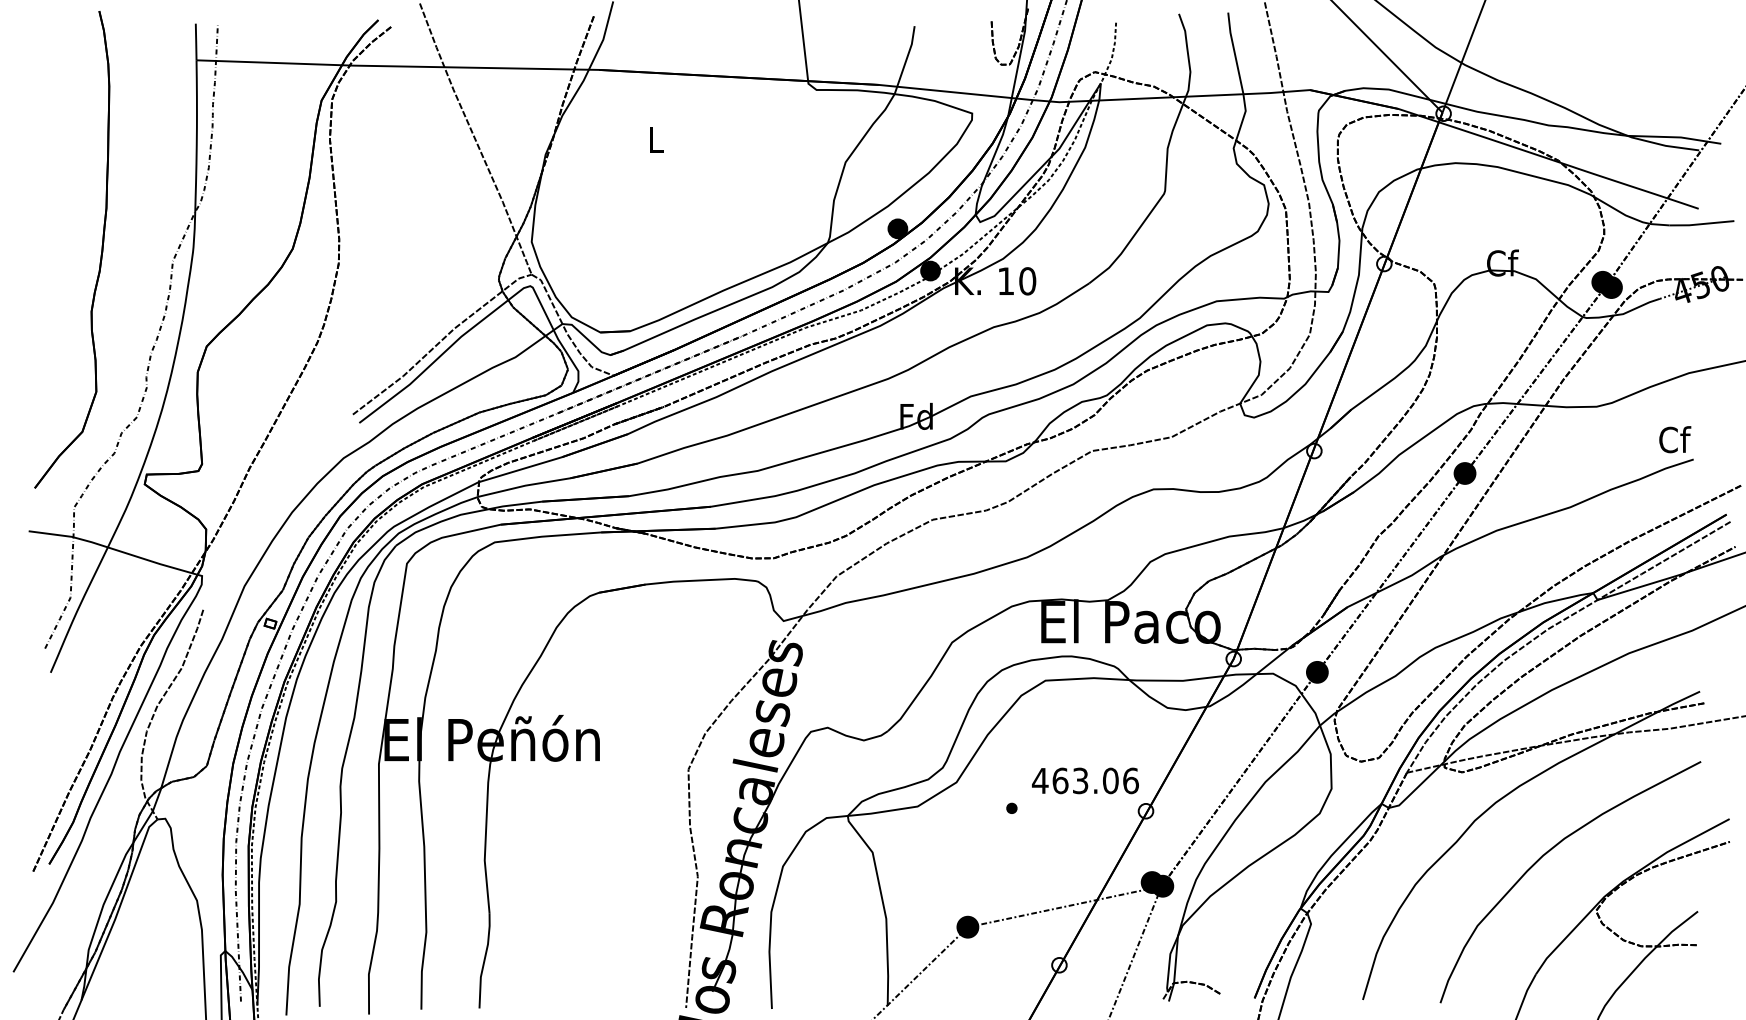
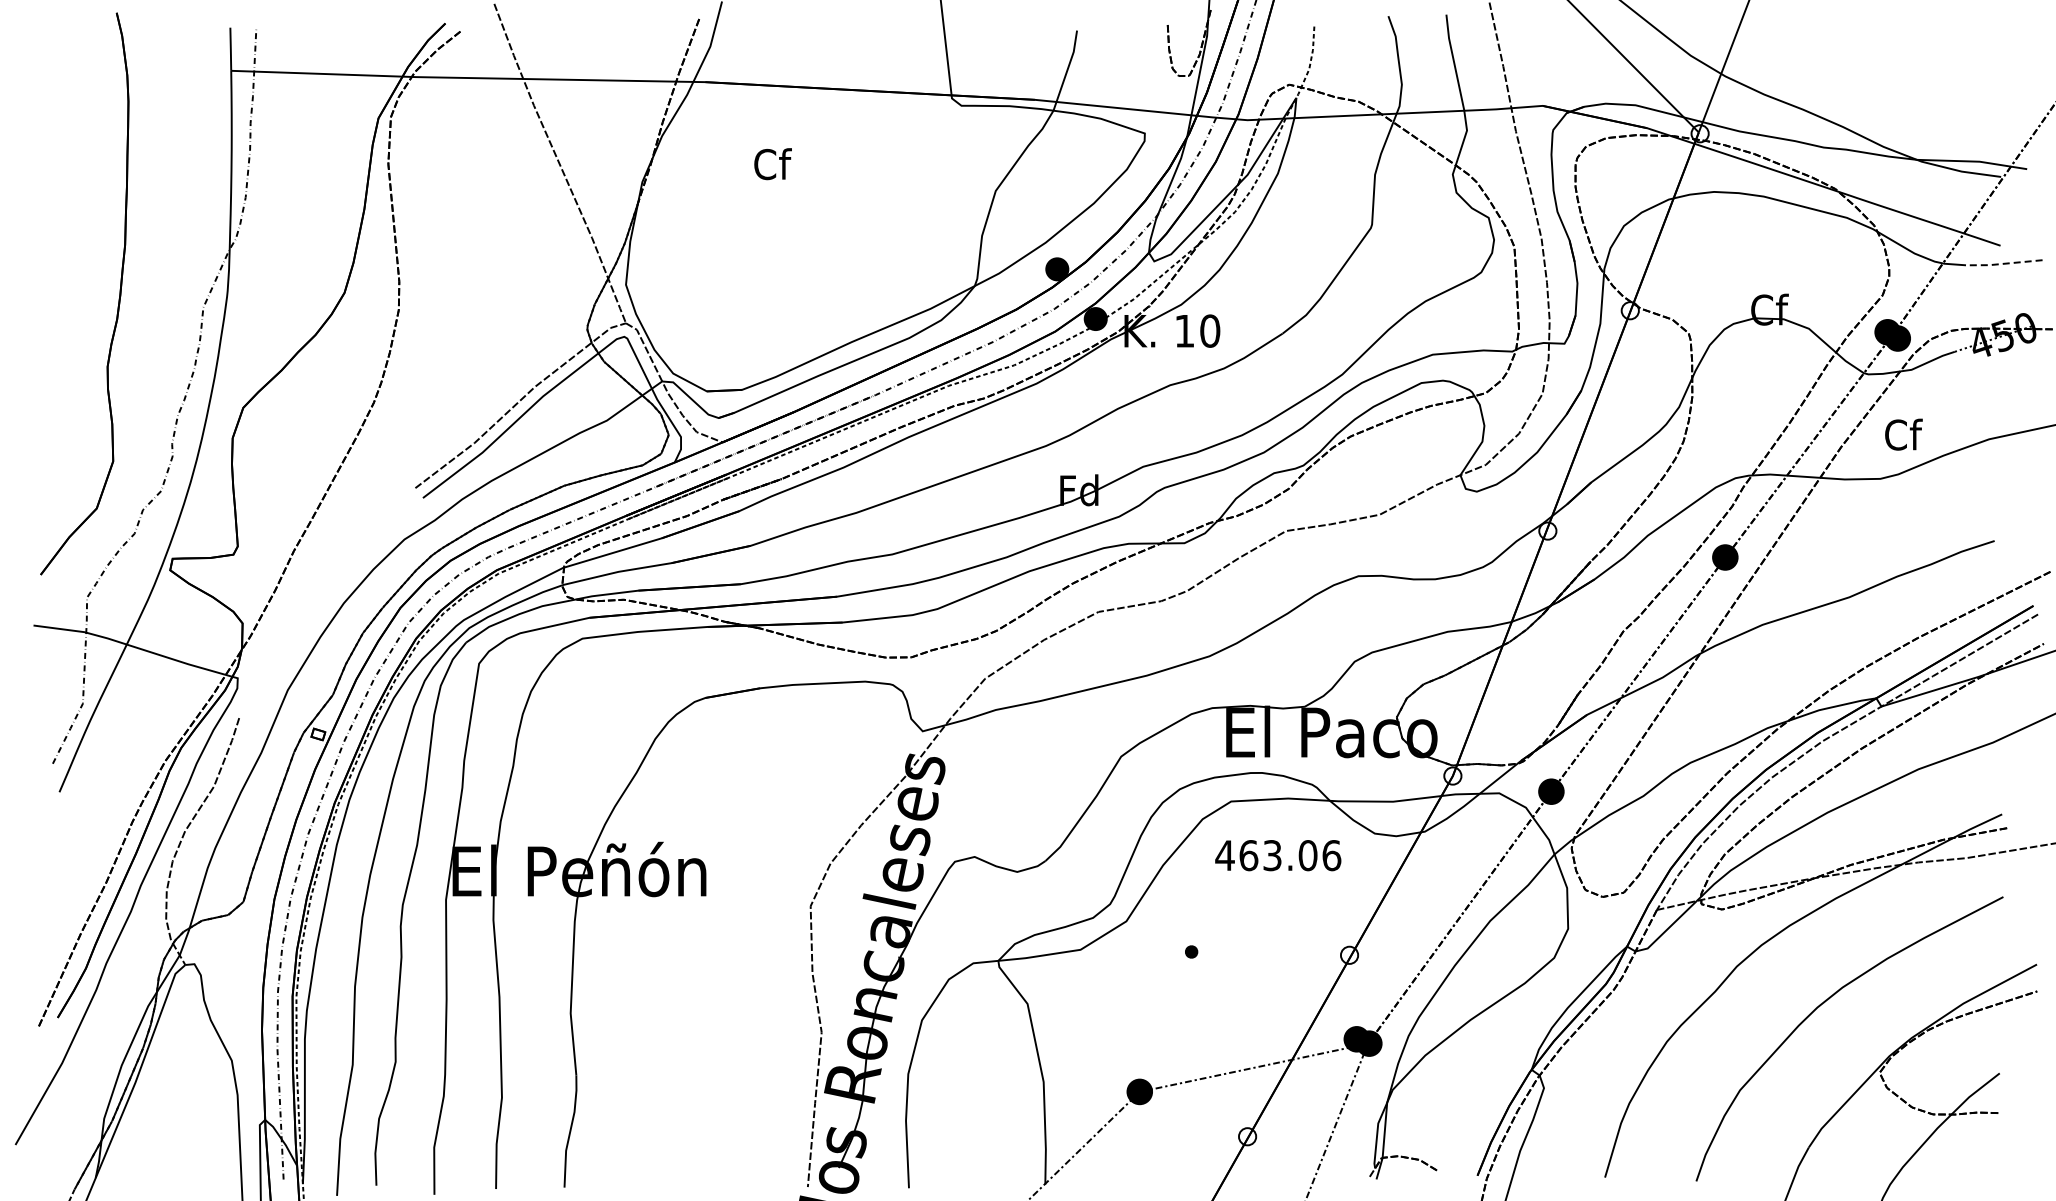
text: (656, 139) -> (772, 164), L -> Cf
line: (1701, 223) -> (2003, 263), solid -> dashed
text: (1674, 439) -> (1903, 434), moved
text: (1085, 780) -> (1278, 855), moved

